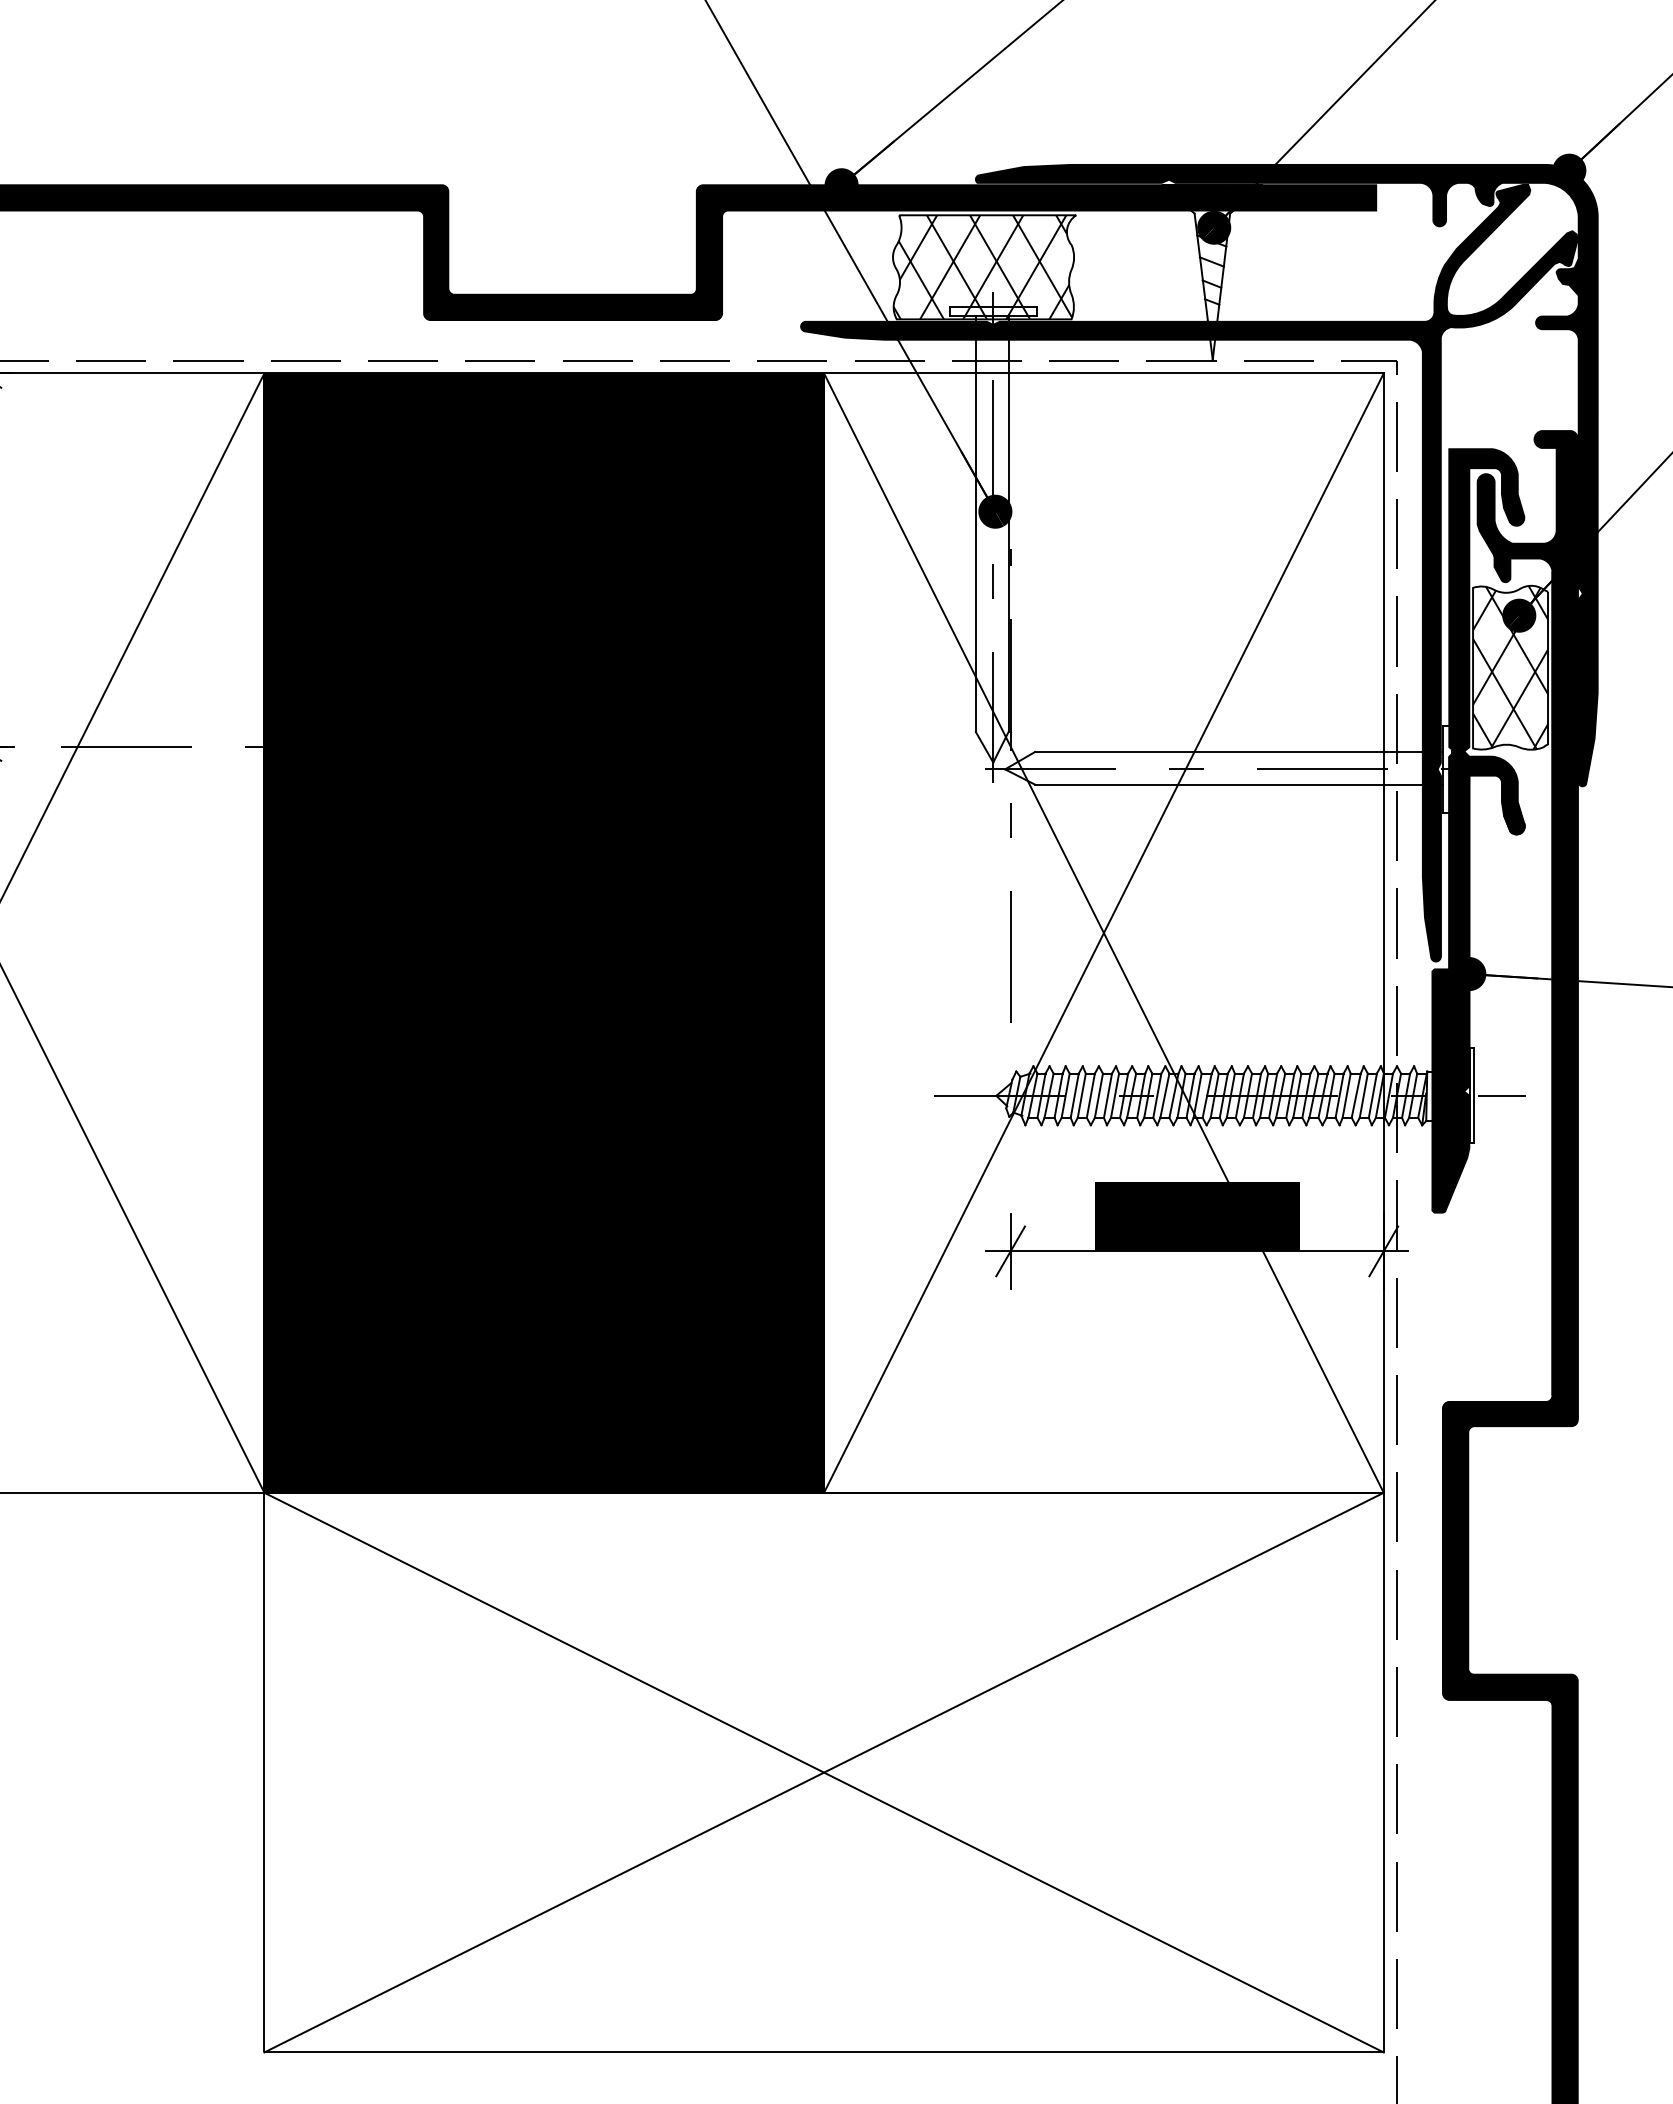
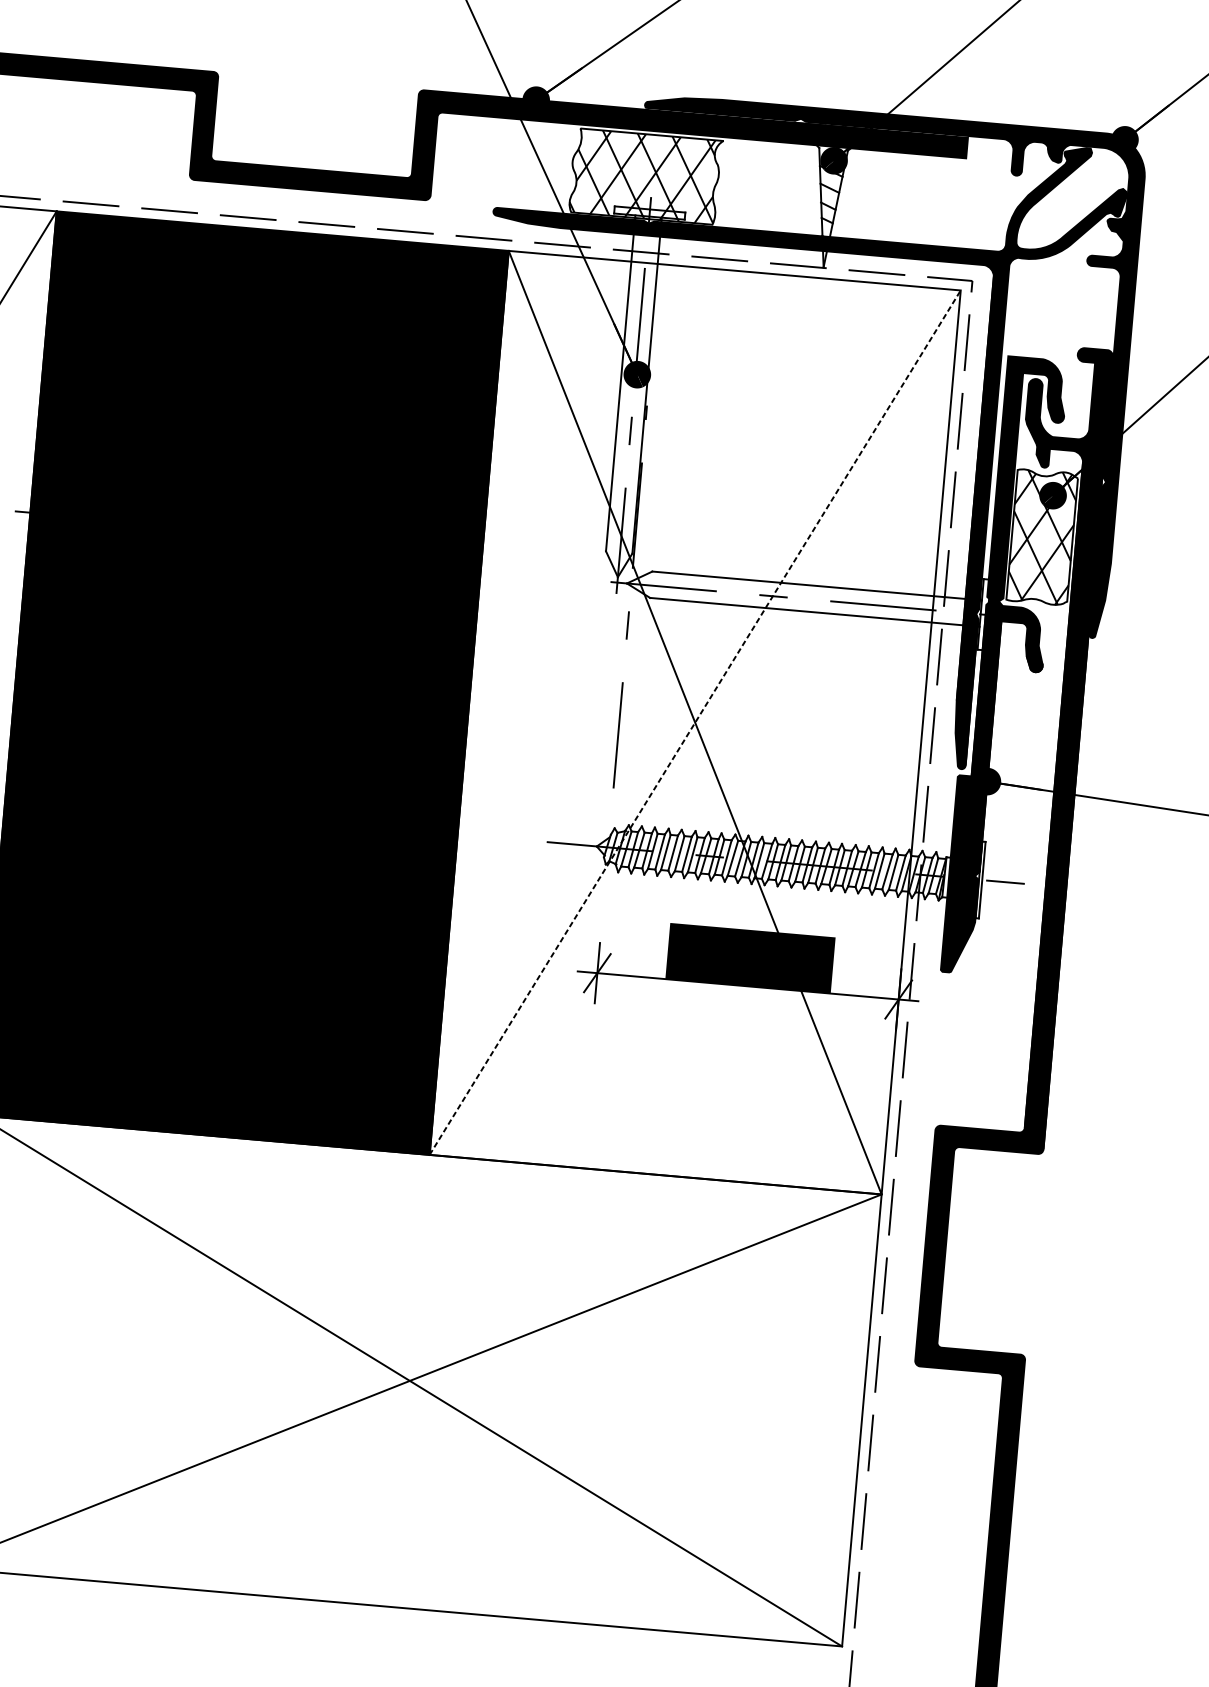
line: (1103, 933) -> (694, 722), solid -> dashed

